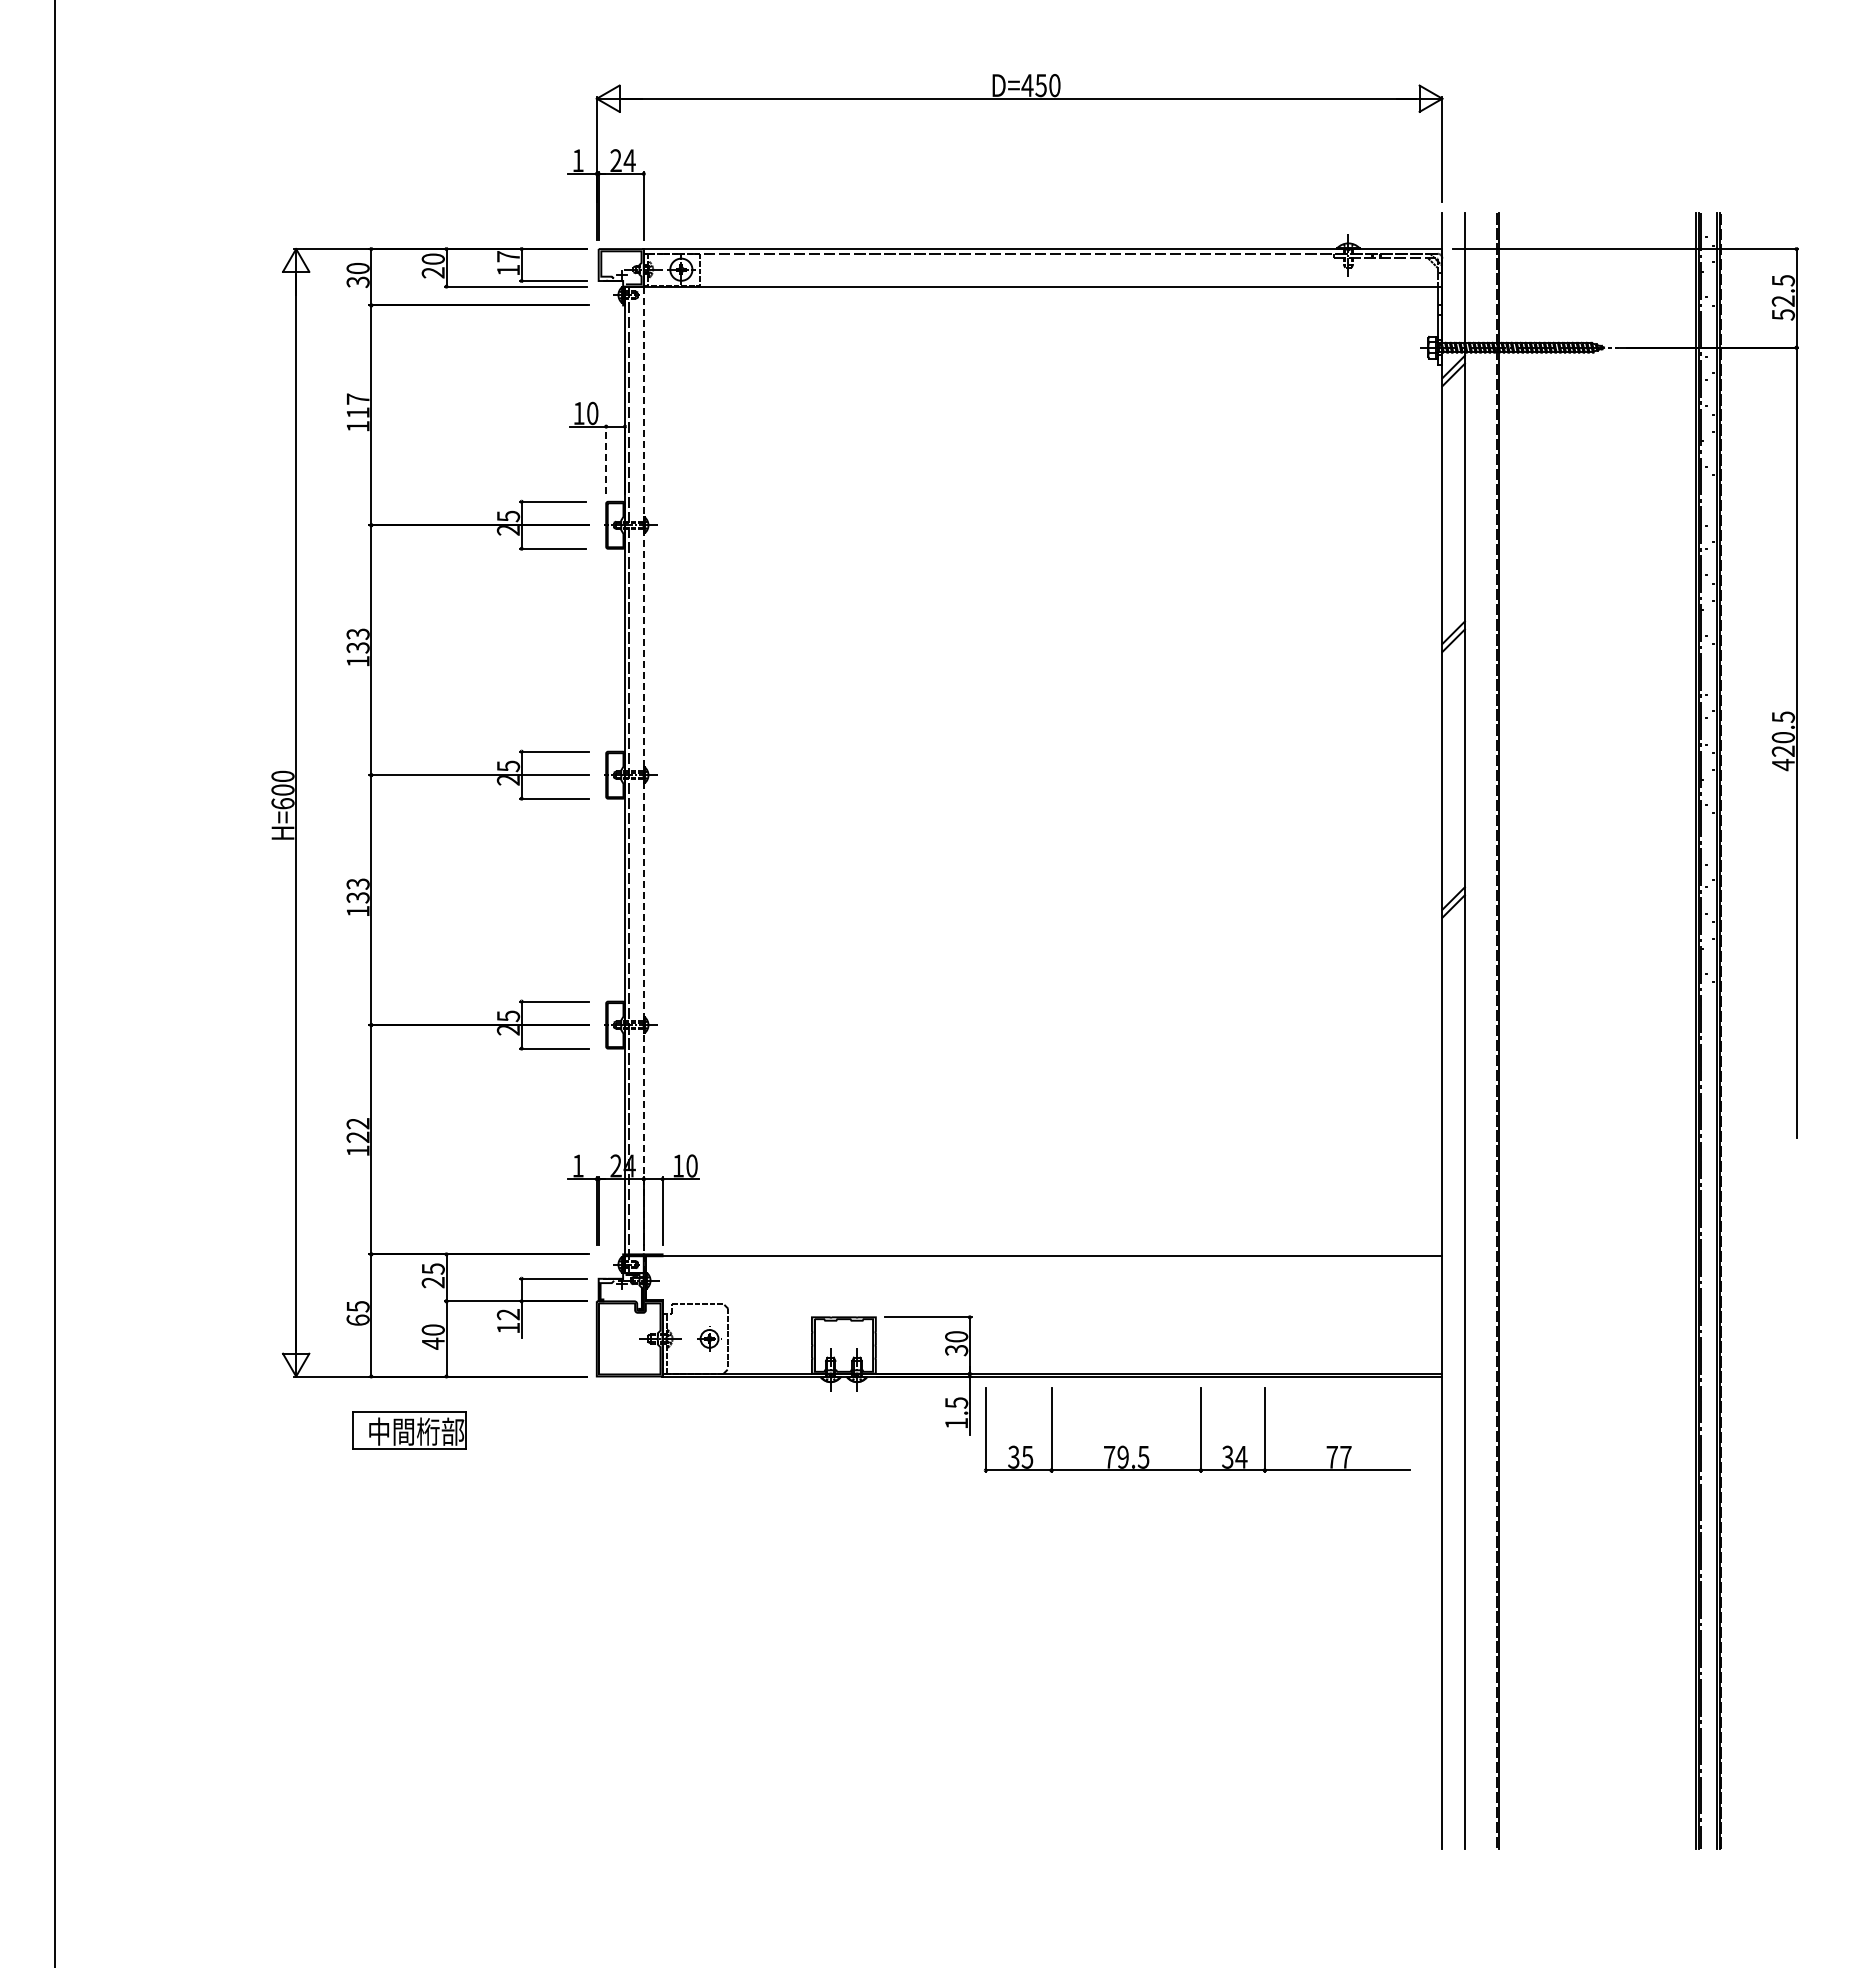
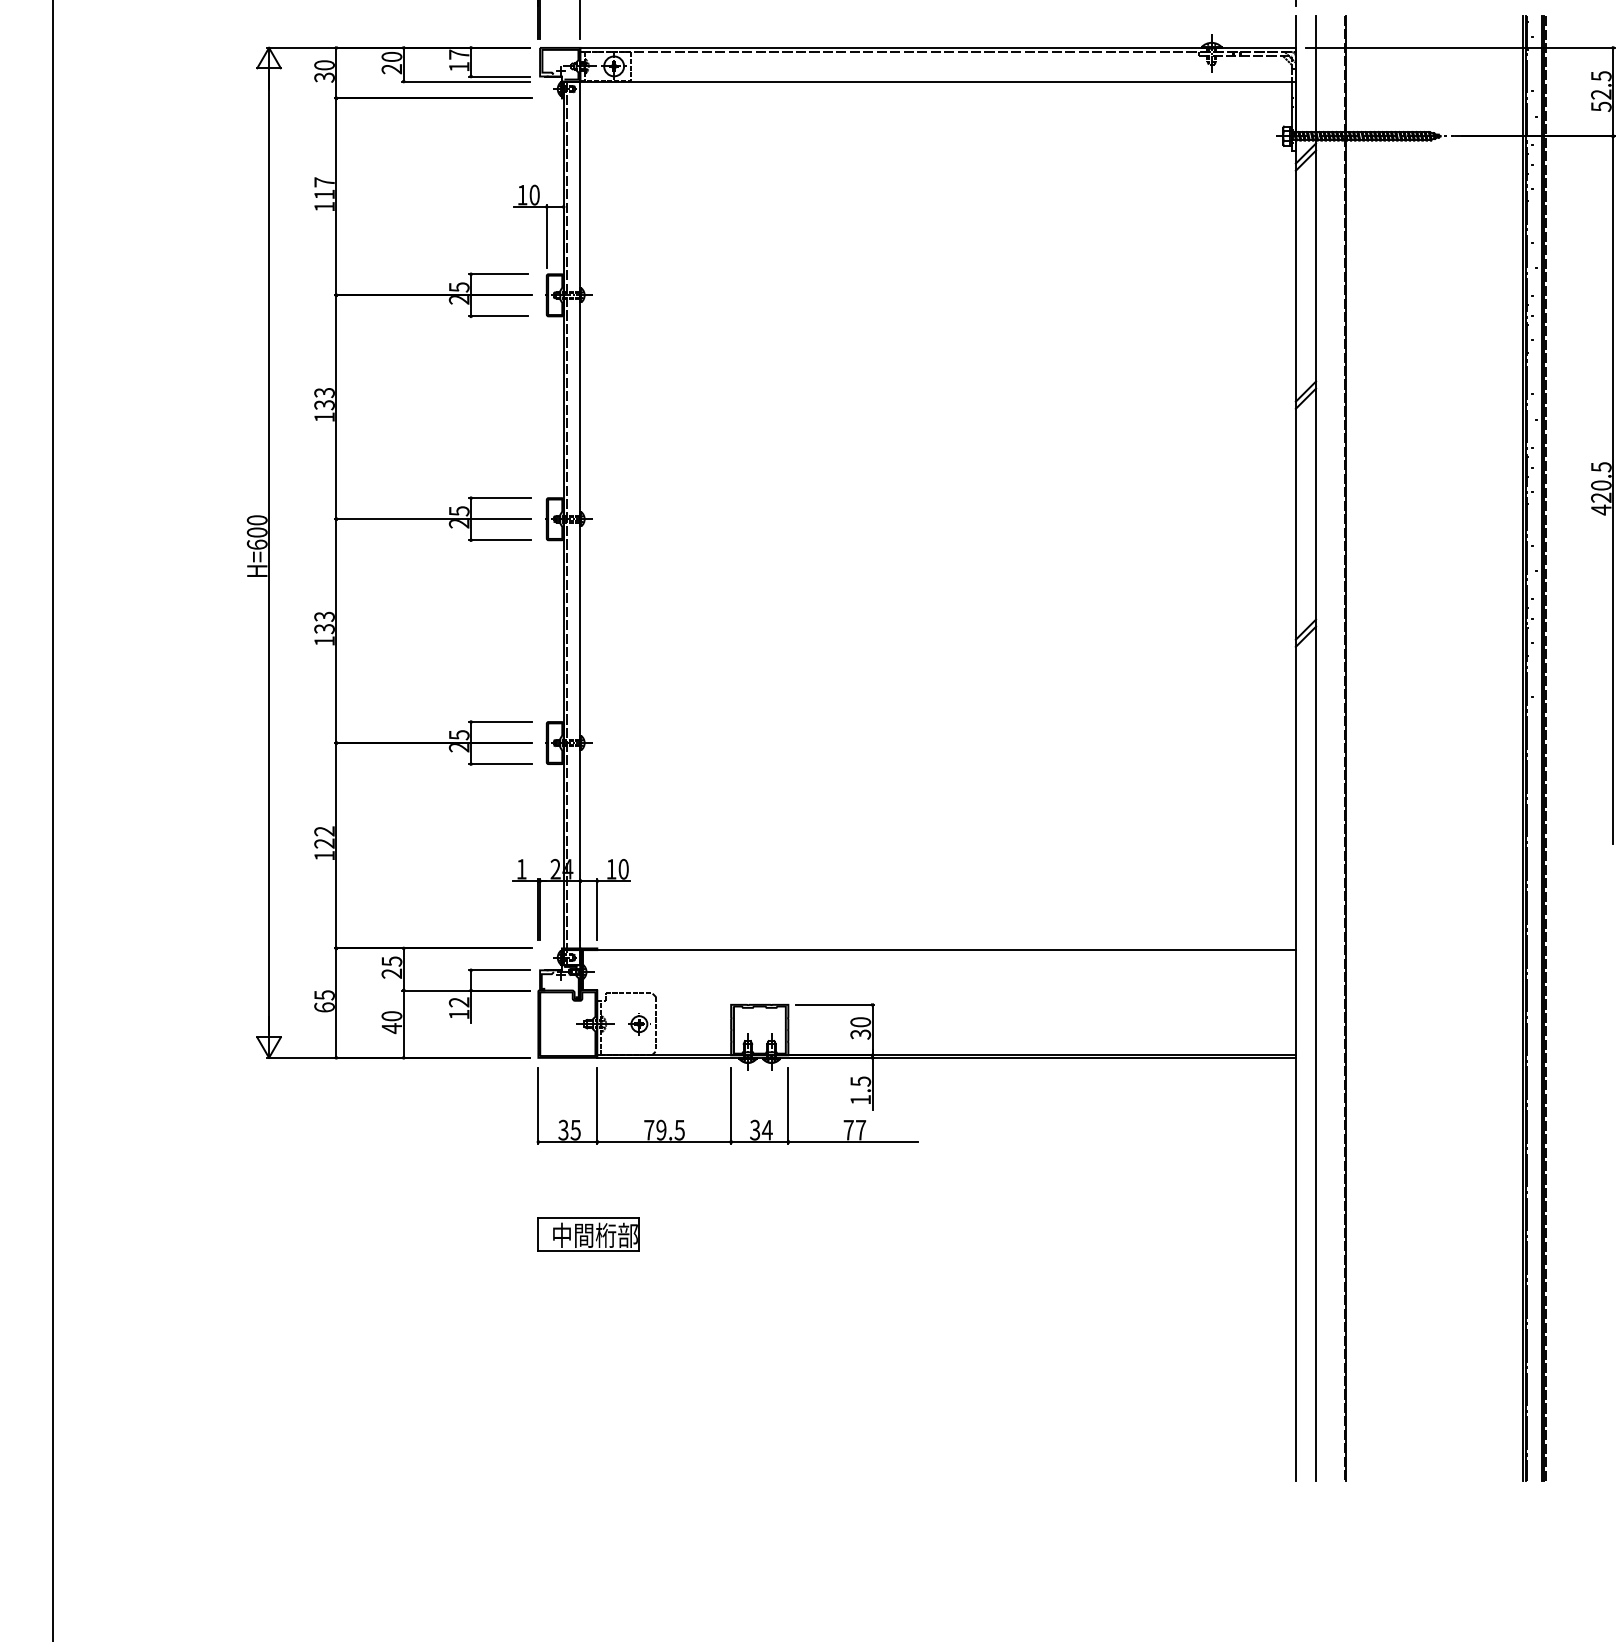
line: (606, 459) -> (547, 236), dashed -> solid
line: (643, 780) -> (580, 523), dashed -> solid
part: (1196, 1429) -> (727, 1105), moved
part: (409, 1430) -> (589, 1234), moved

